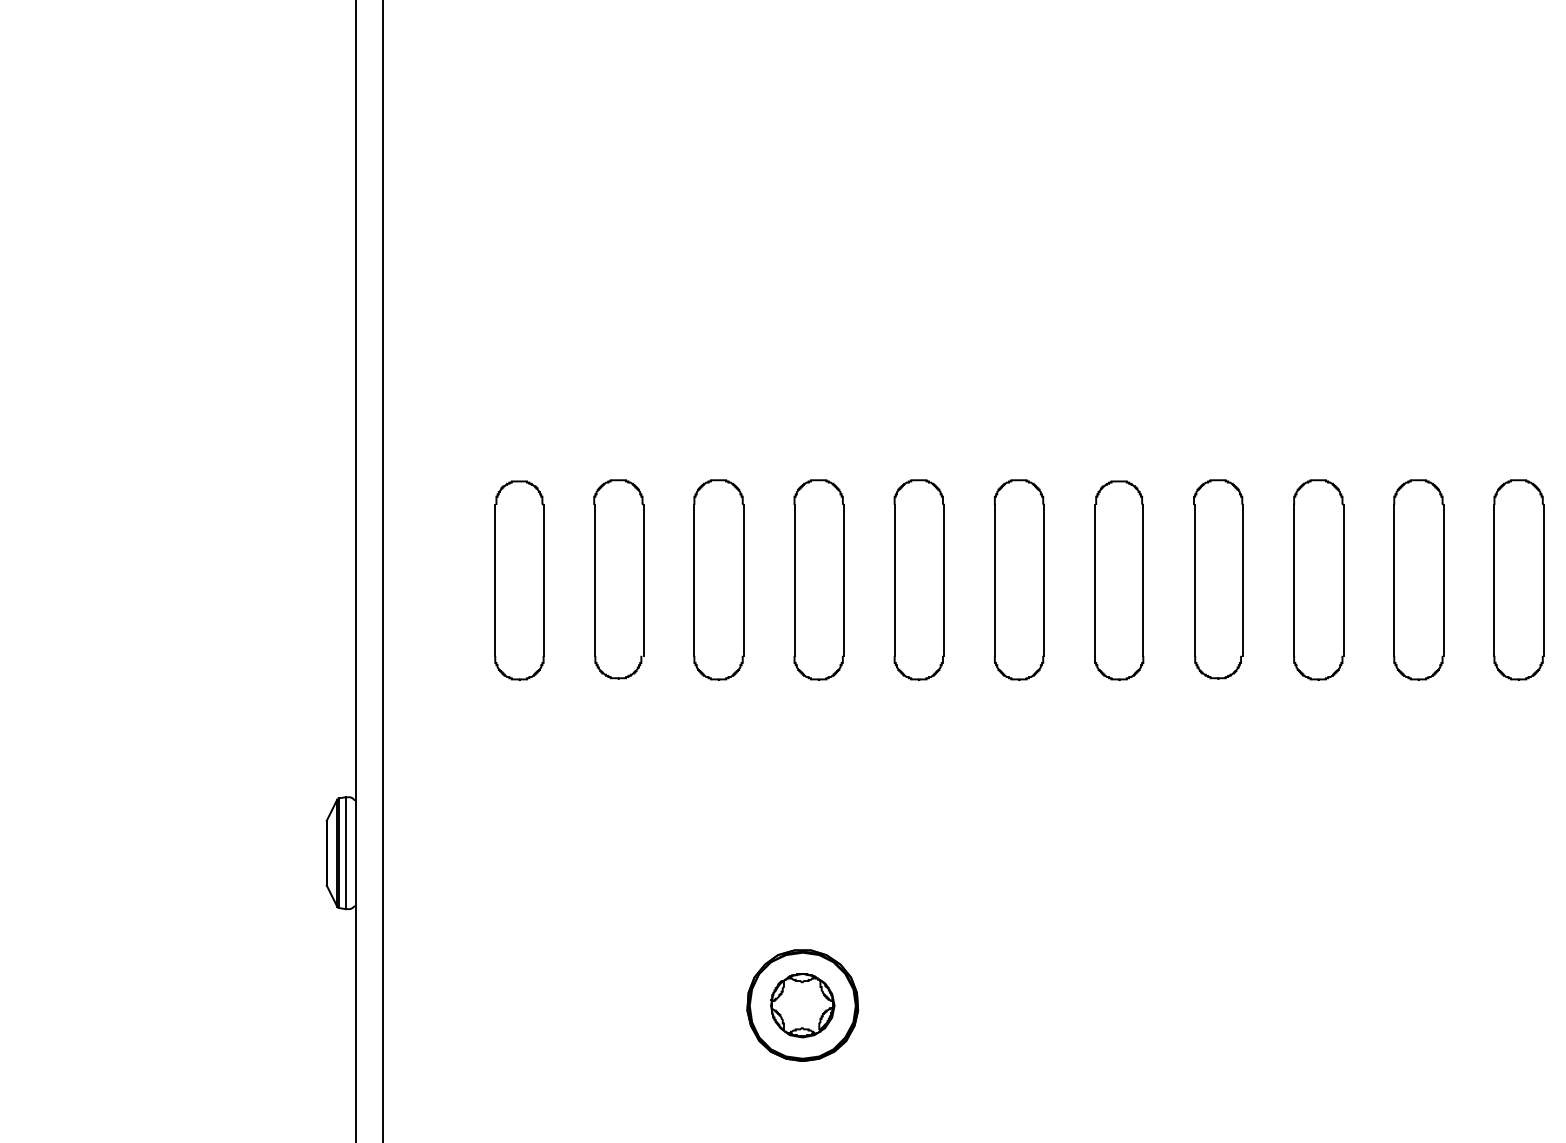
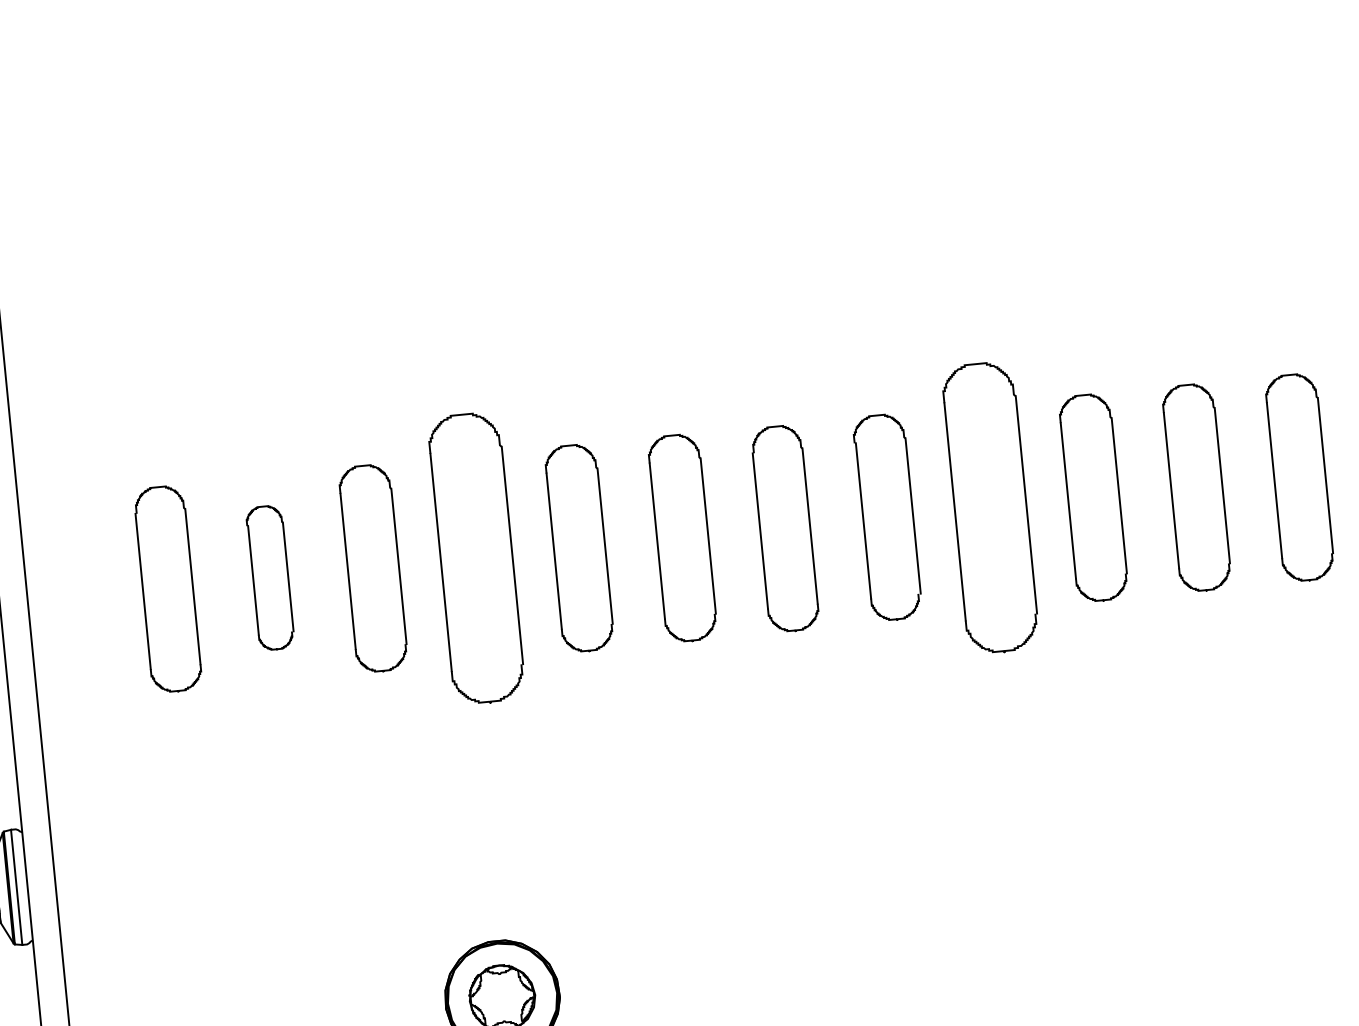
part: (618, 579) -> (269, 578), size x0.7
part: (818, 579) -> (475, 557), size x1.4
part: (1318, 580) -> (990, 508), size x1.4

